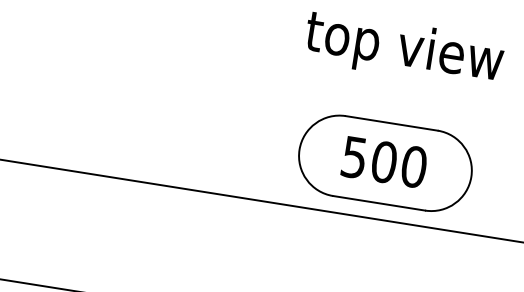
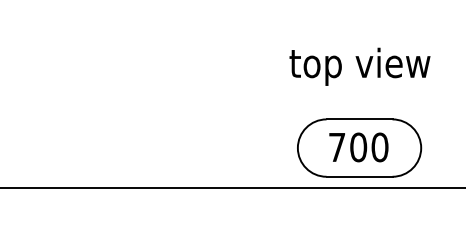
text: (354, 157) -> (337, 147), 500 -> 700

